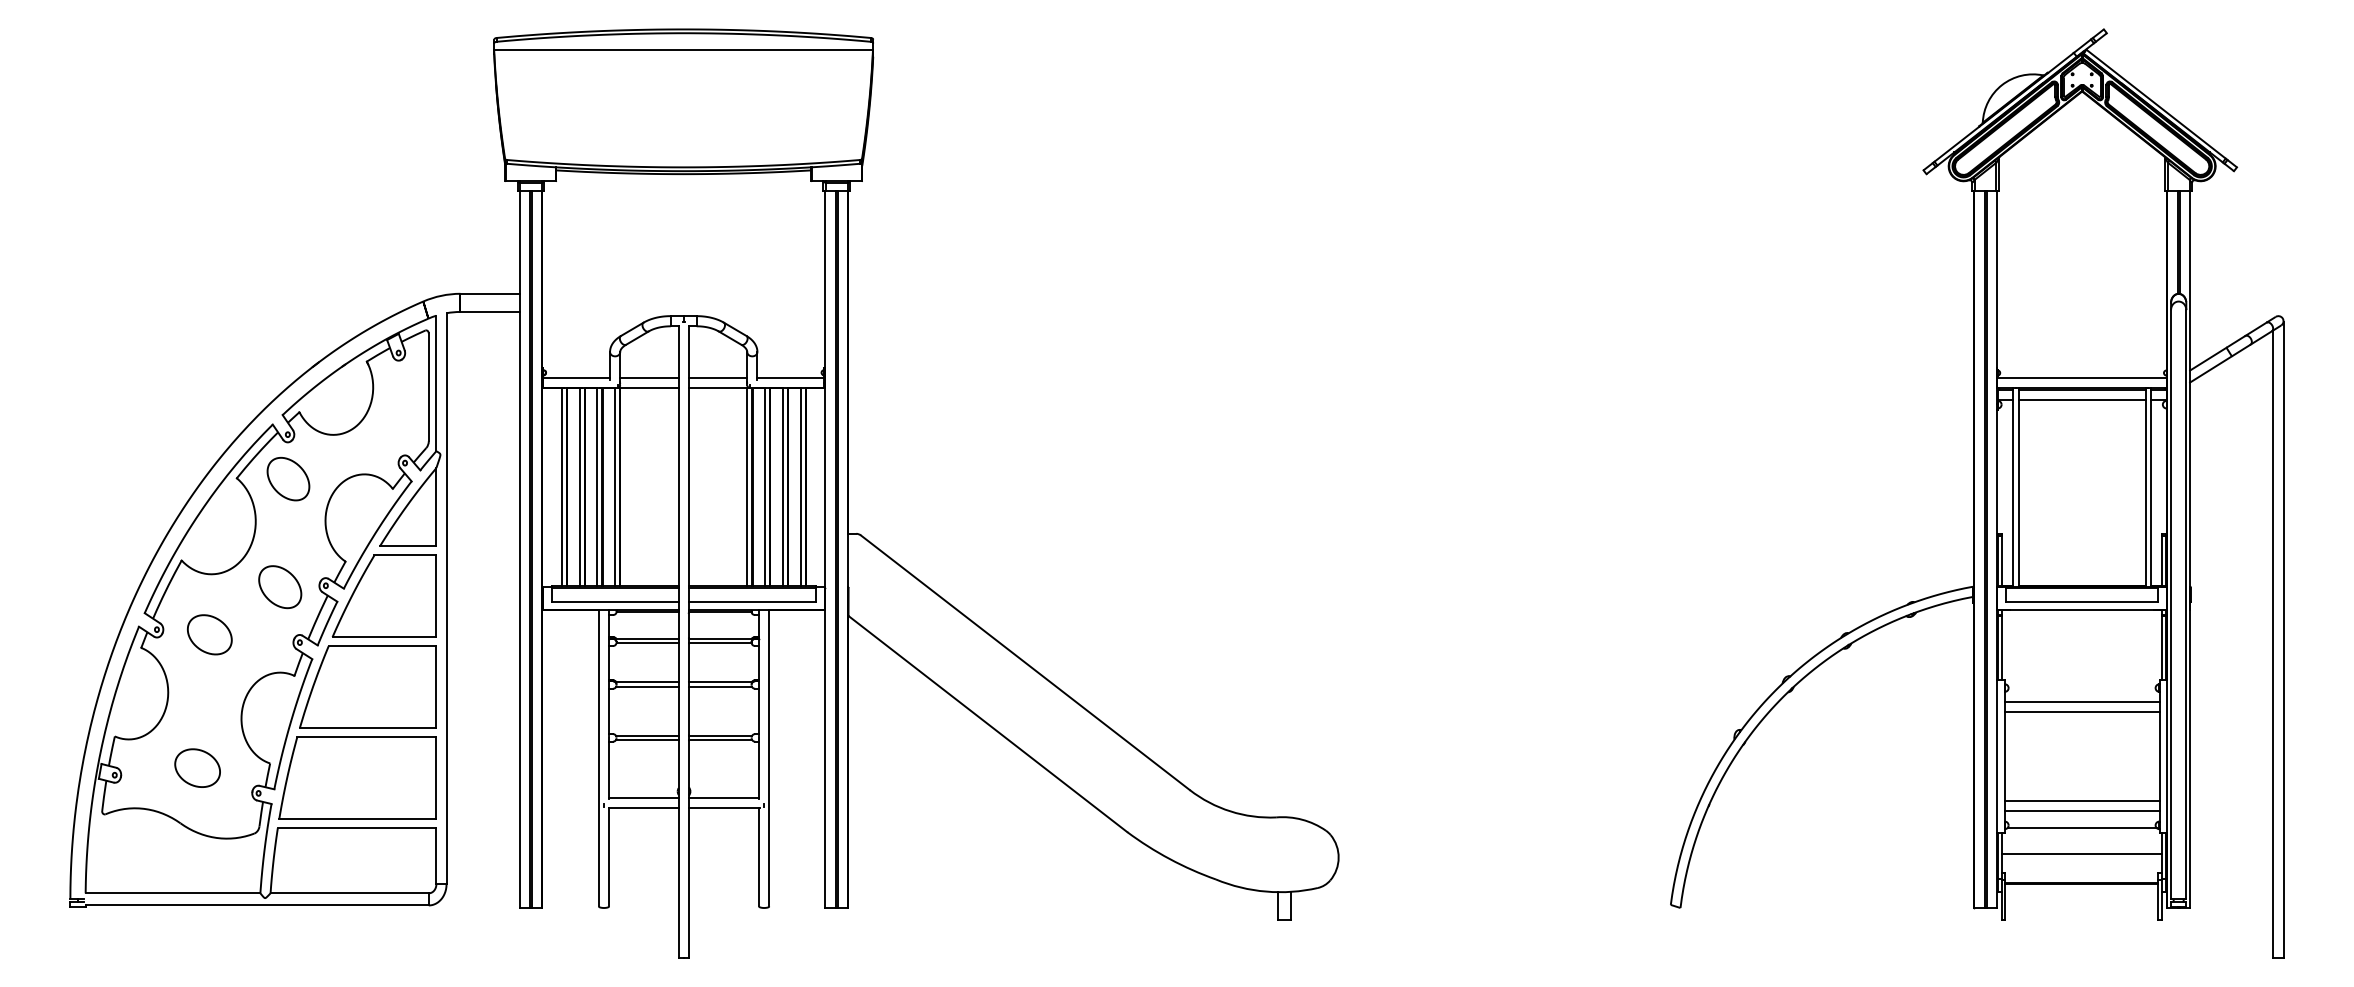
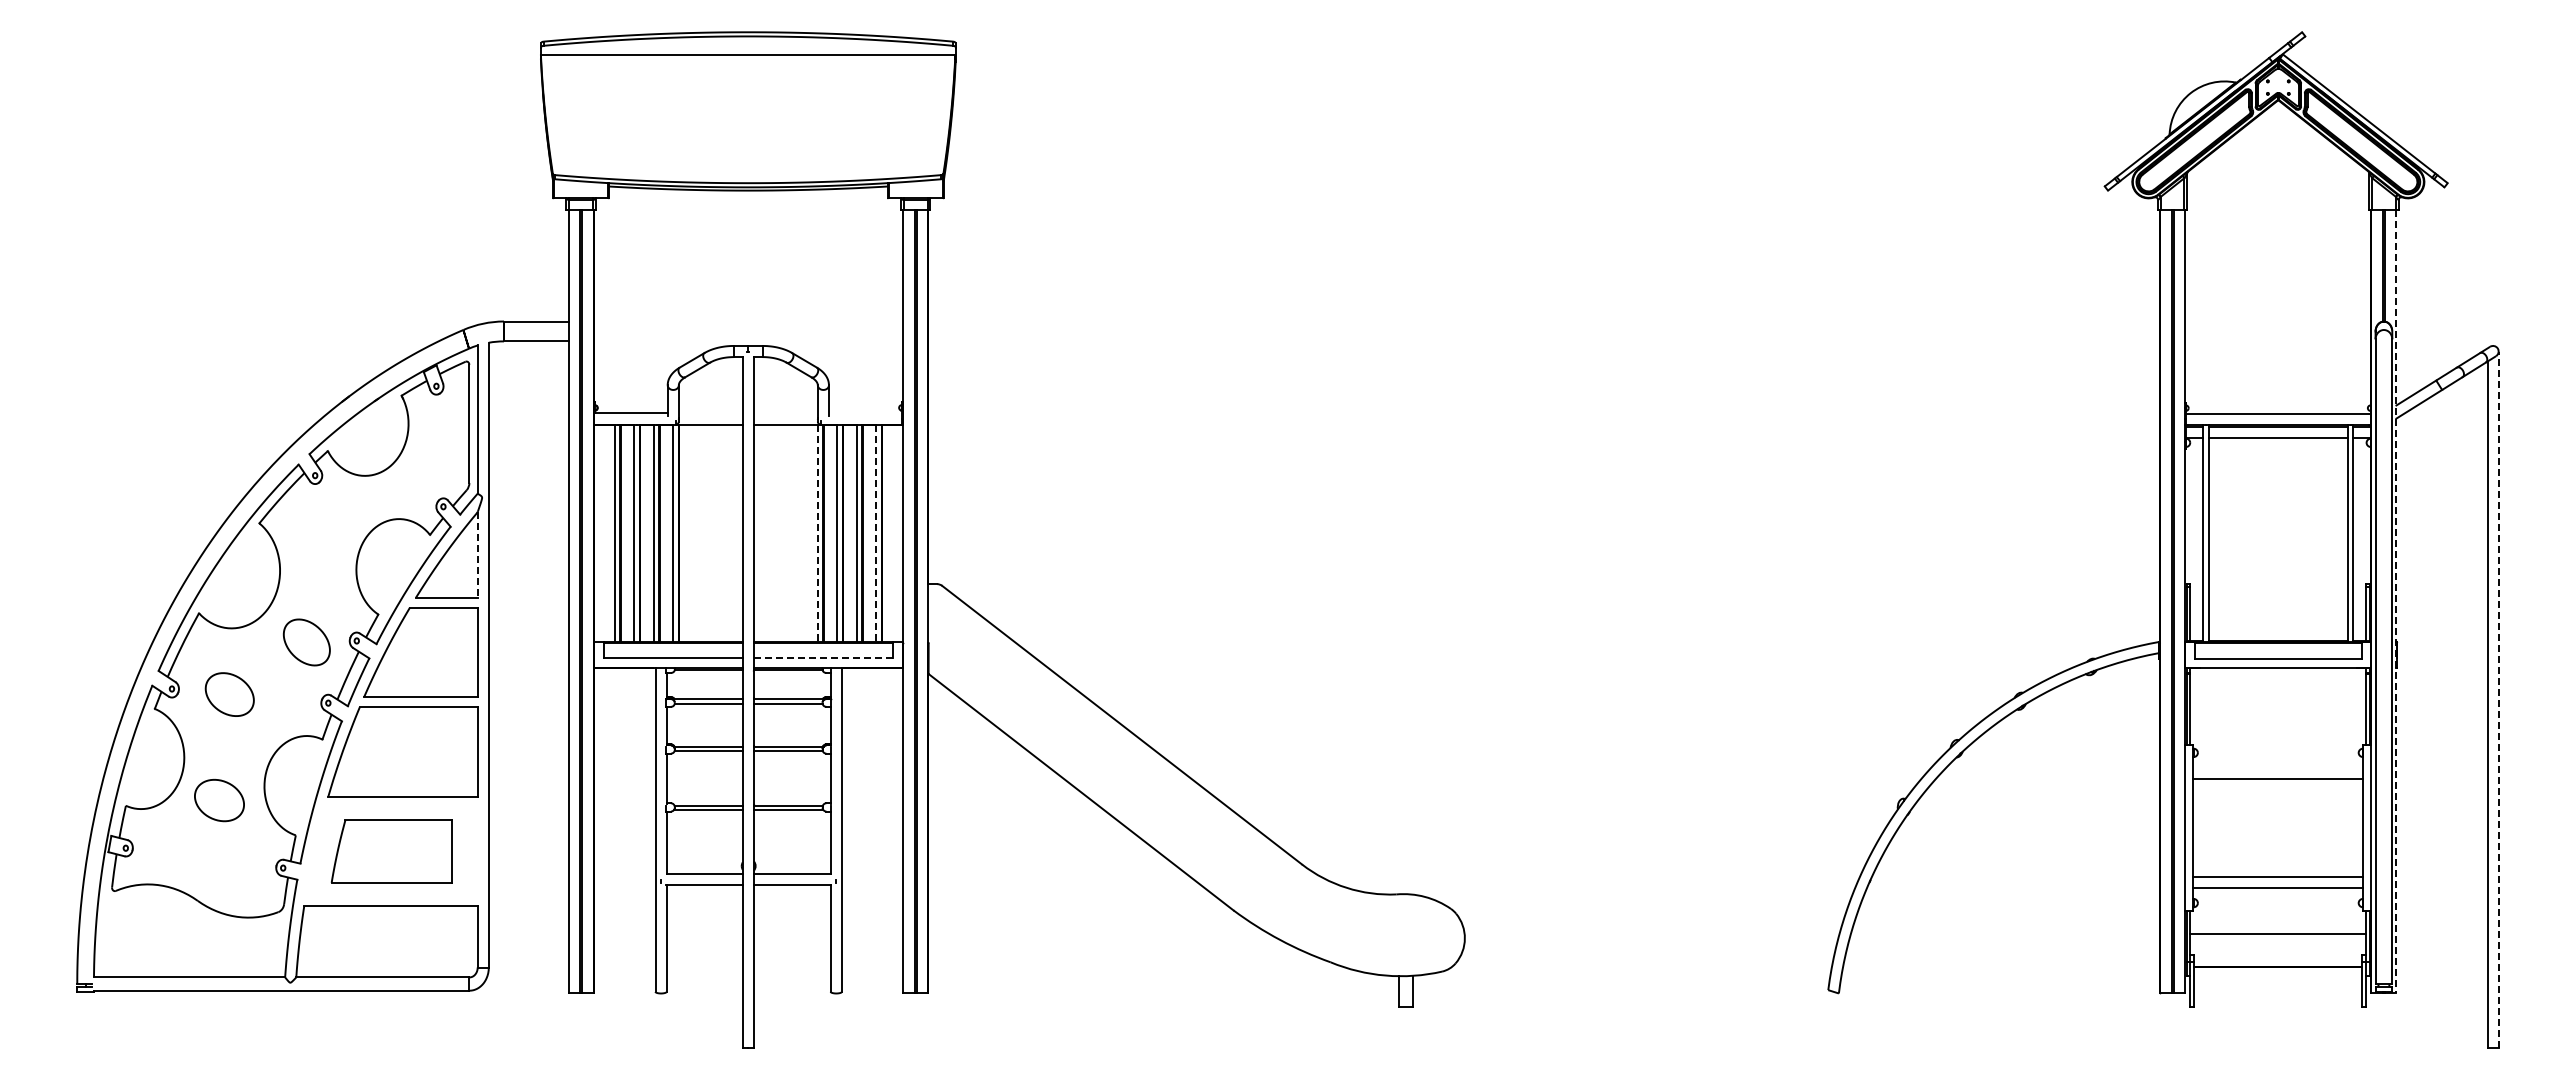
line: (649, 377) -> (710, 413), removed
line: (717, 377) -> (785, 413), removed
line: (790, 377) -> (865, 413), removed
part: (288, 479) -> (315, 524), removed
line: (746, 487) -> (817, 533), solid -> dashed
line: (800, 487) -> (876, 533), solid -> dashed
line: (436, 506) -> (477, 554), solid -> dashed
line: (2190, 549) -> (2396, 601), solid -> dashed
line: (752, 601) -> (823, 658), solid -> dashed
line: (2283, 639) -> (2498, 699), solid -> dashed
line: (2082, 702) -> (2278, 768), removed
part: (197, 768) -> (219, 800), moved
part: (357, 778) -> (391, 851), size x0.7
line: (2081, 827) -> (2277, 905), removed

